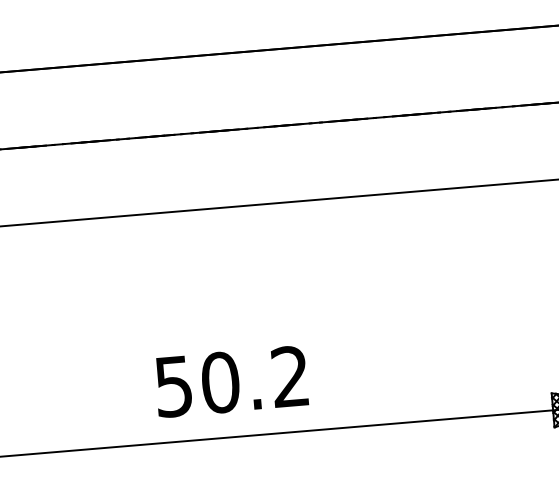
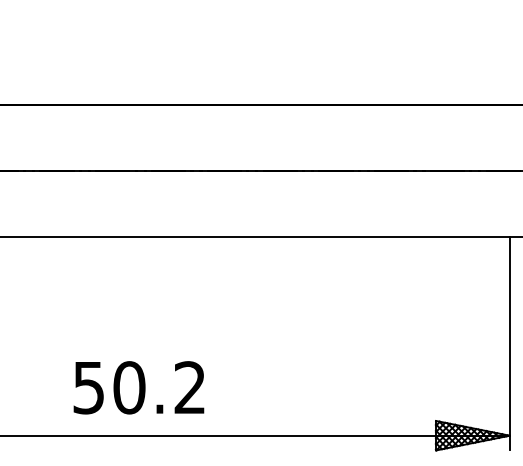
text: (230, 381) -> (138, 387), moved

